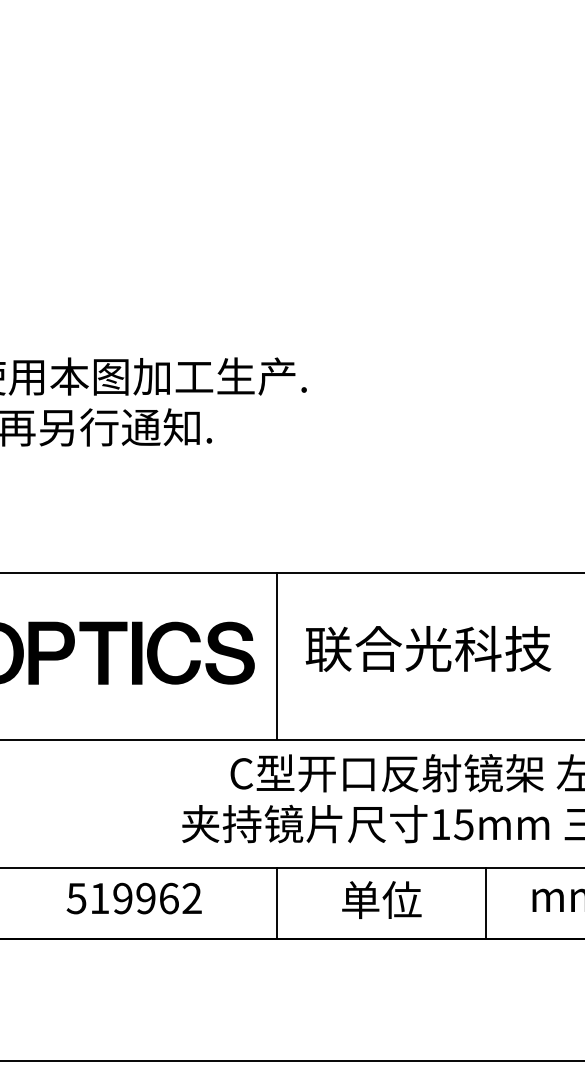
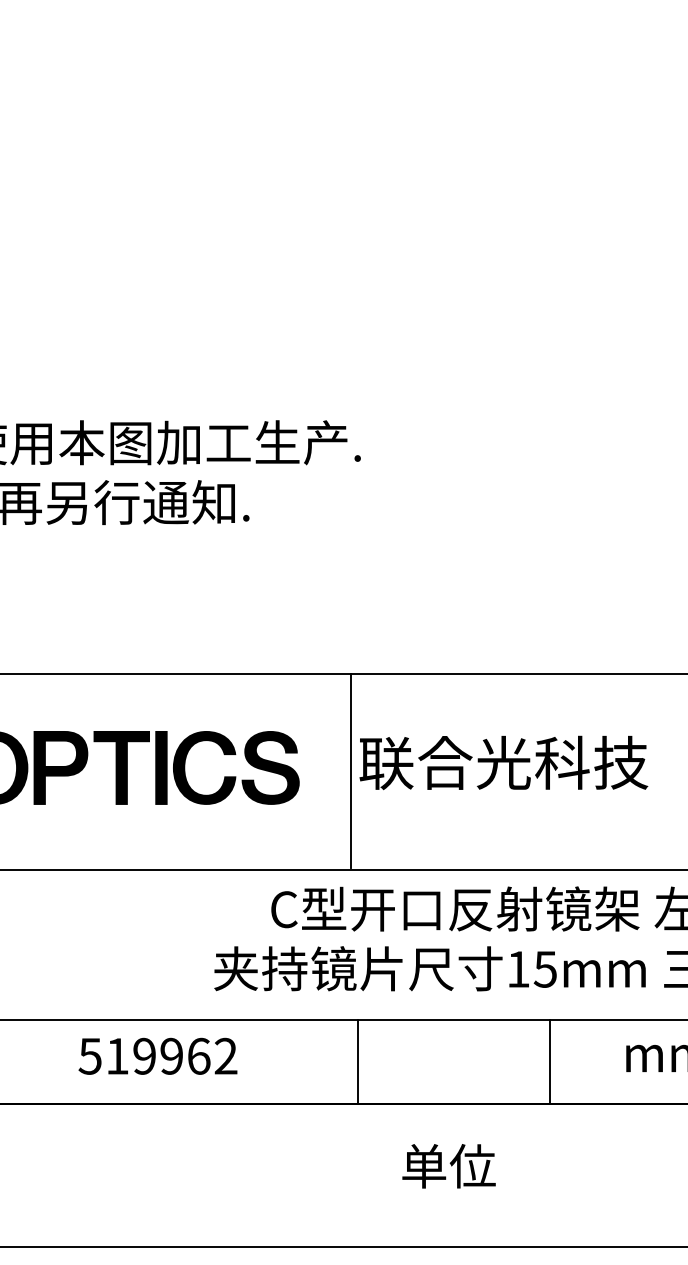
line: (277, 655) -> (351, 770), moved
text: (381, 899) -> (448, 1165), moved
line: (277, 903) -> (358, 1062), moved
line: (485, 903) -> (549, 1062), moved

